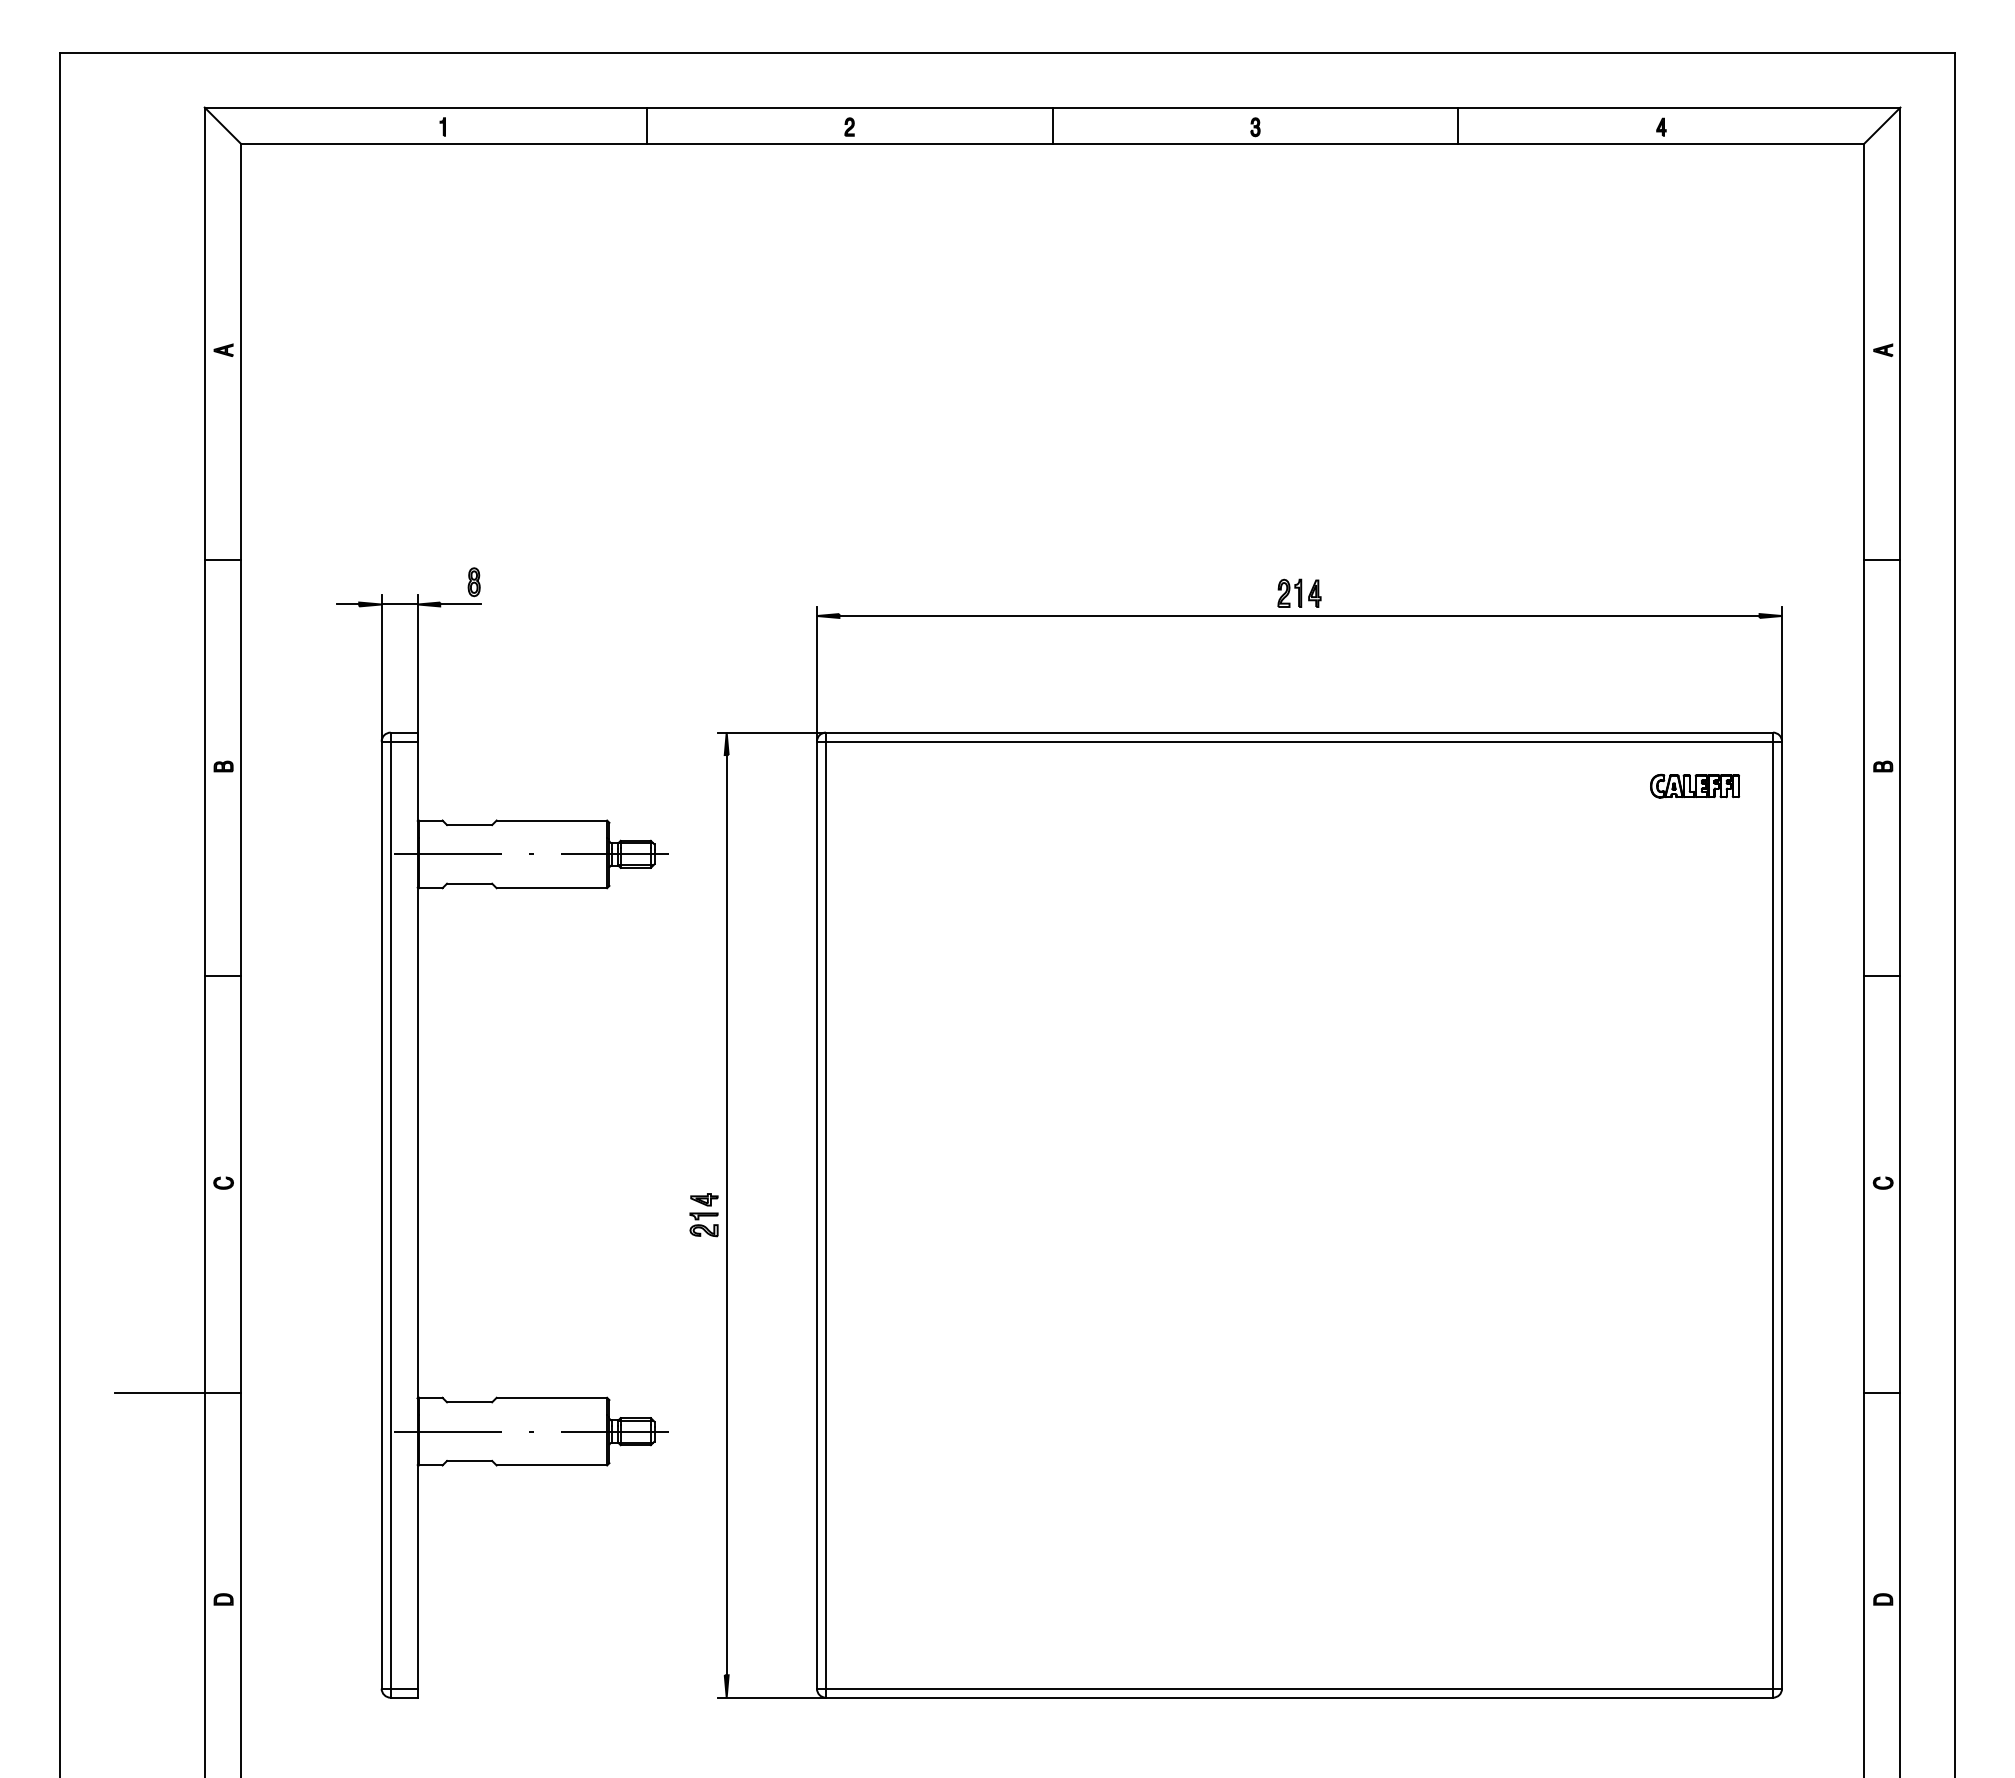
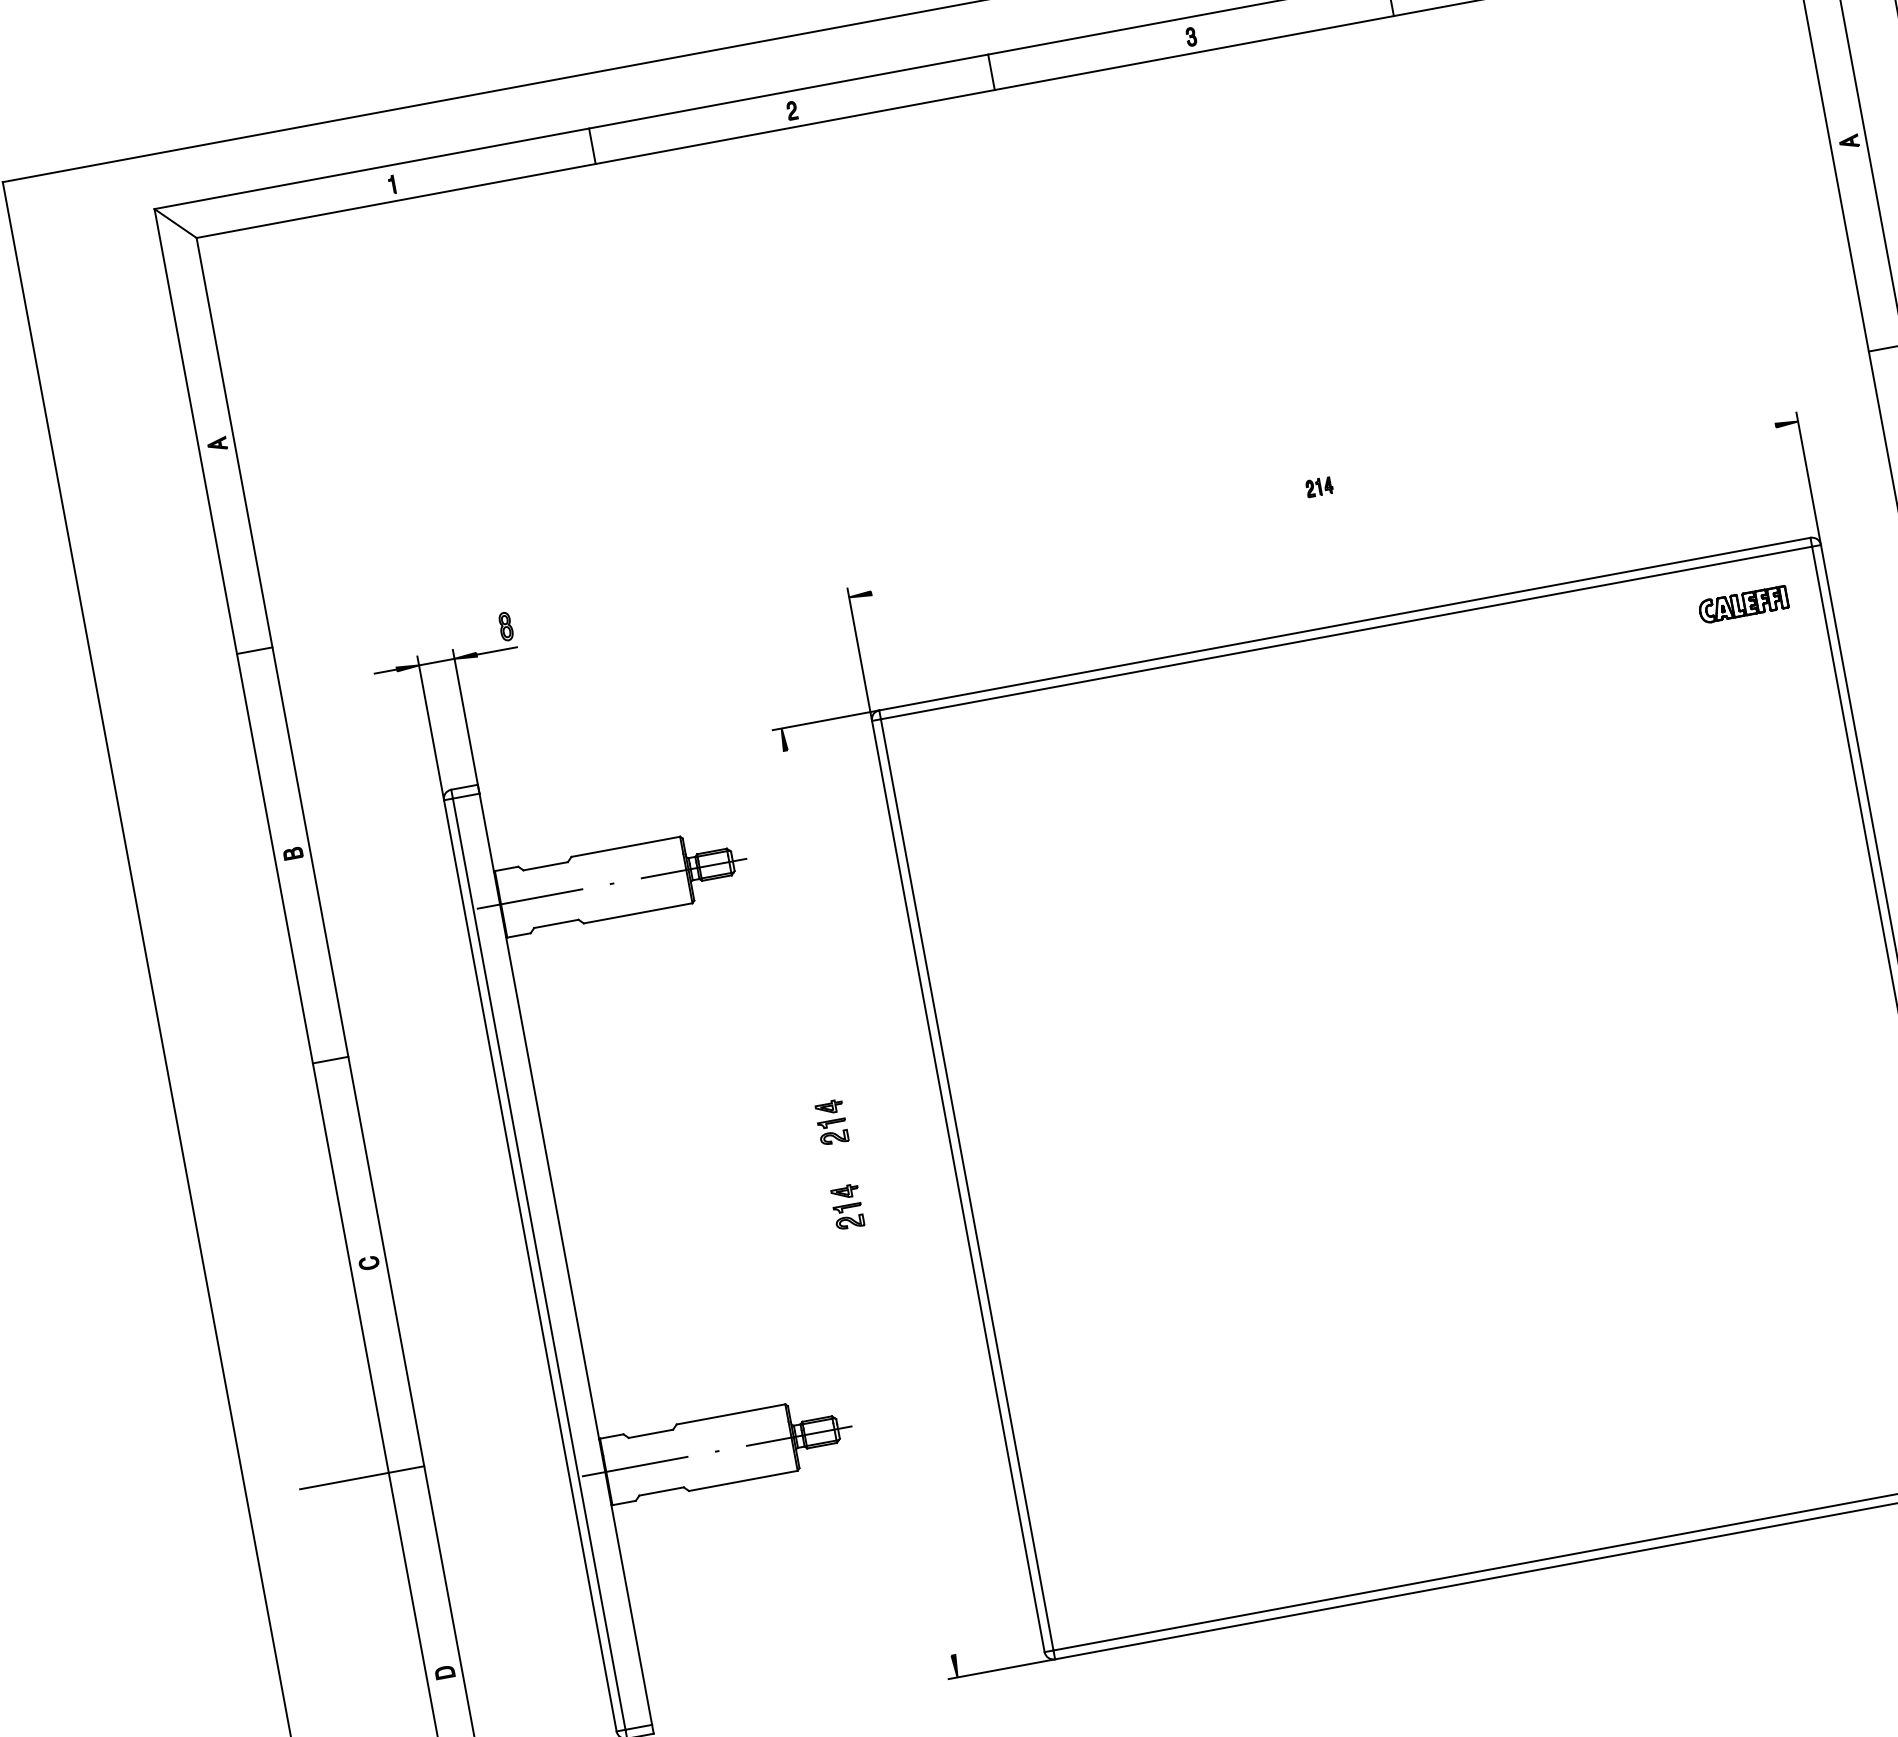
part: (1299, 592) -> (1319, 486), size x0.6
line: (1299, 616) -> (1323, 509), removed
part: (703, 1129) -> (831, 1122), added
line: (726, 1215) -> (869, 1203), removed

